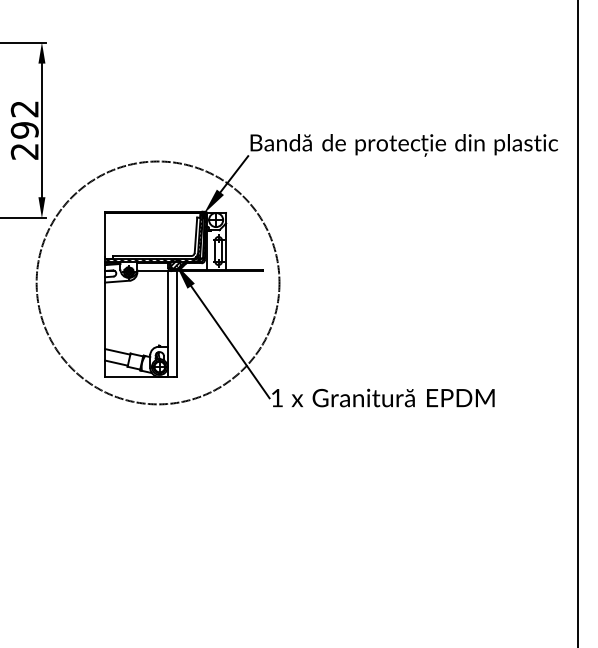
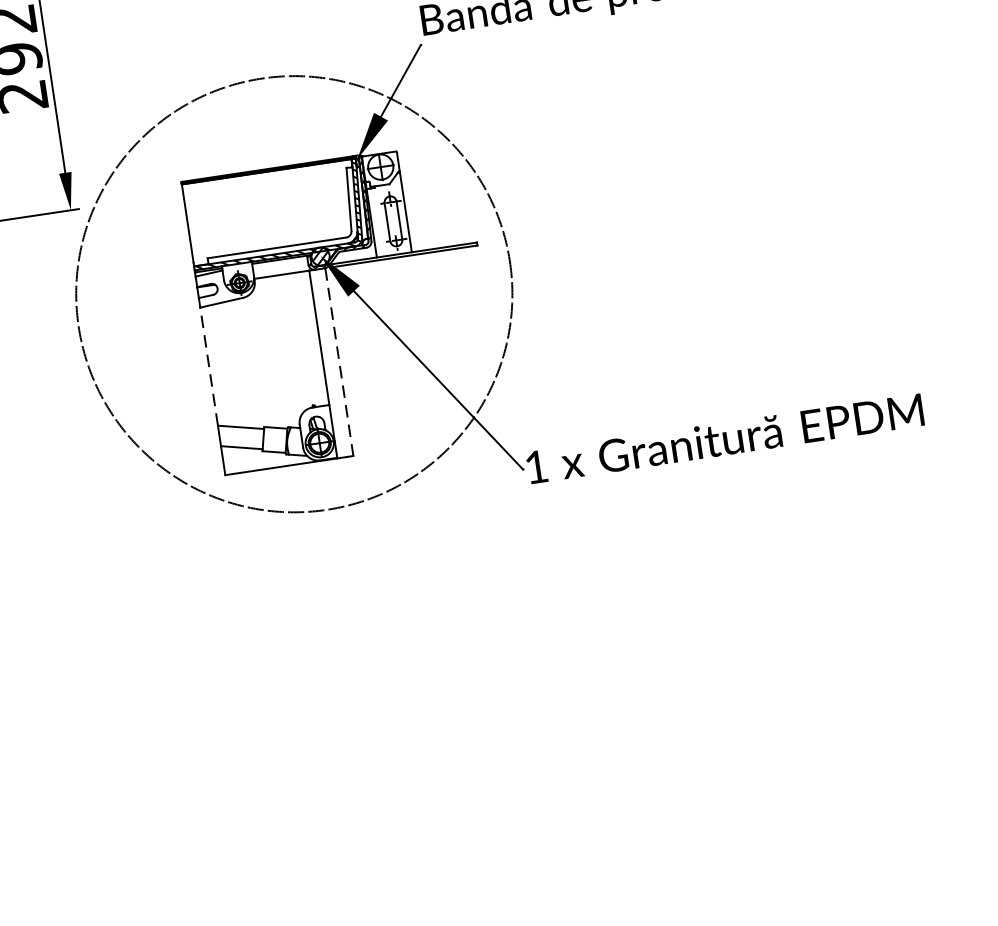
line: (105, 315) -> (209, 366), solid -> dashed
line: (177, 324) -> (339, 362), solid -> dashed

